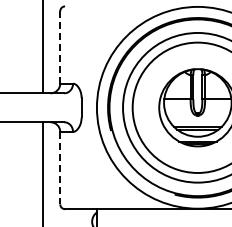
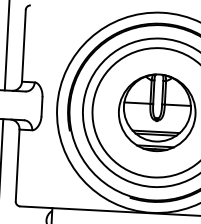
line: (60, 47) -> (24, 45), dashed -> solid
line: (60, 168) -> (17, 165), dashed -> solid

